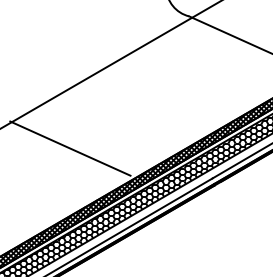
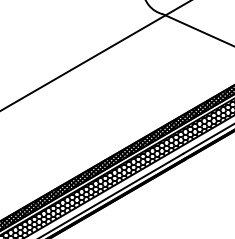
line: (70, 148) -> (60, 128), removed

